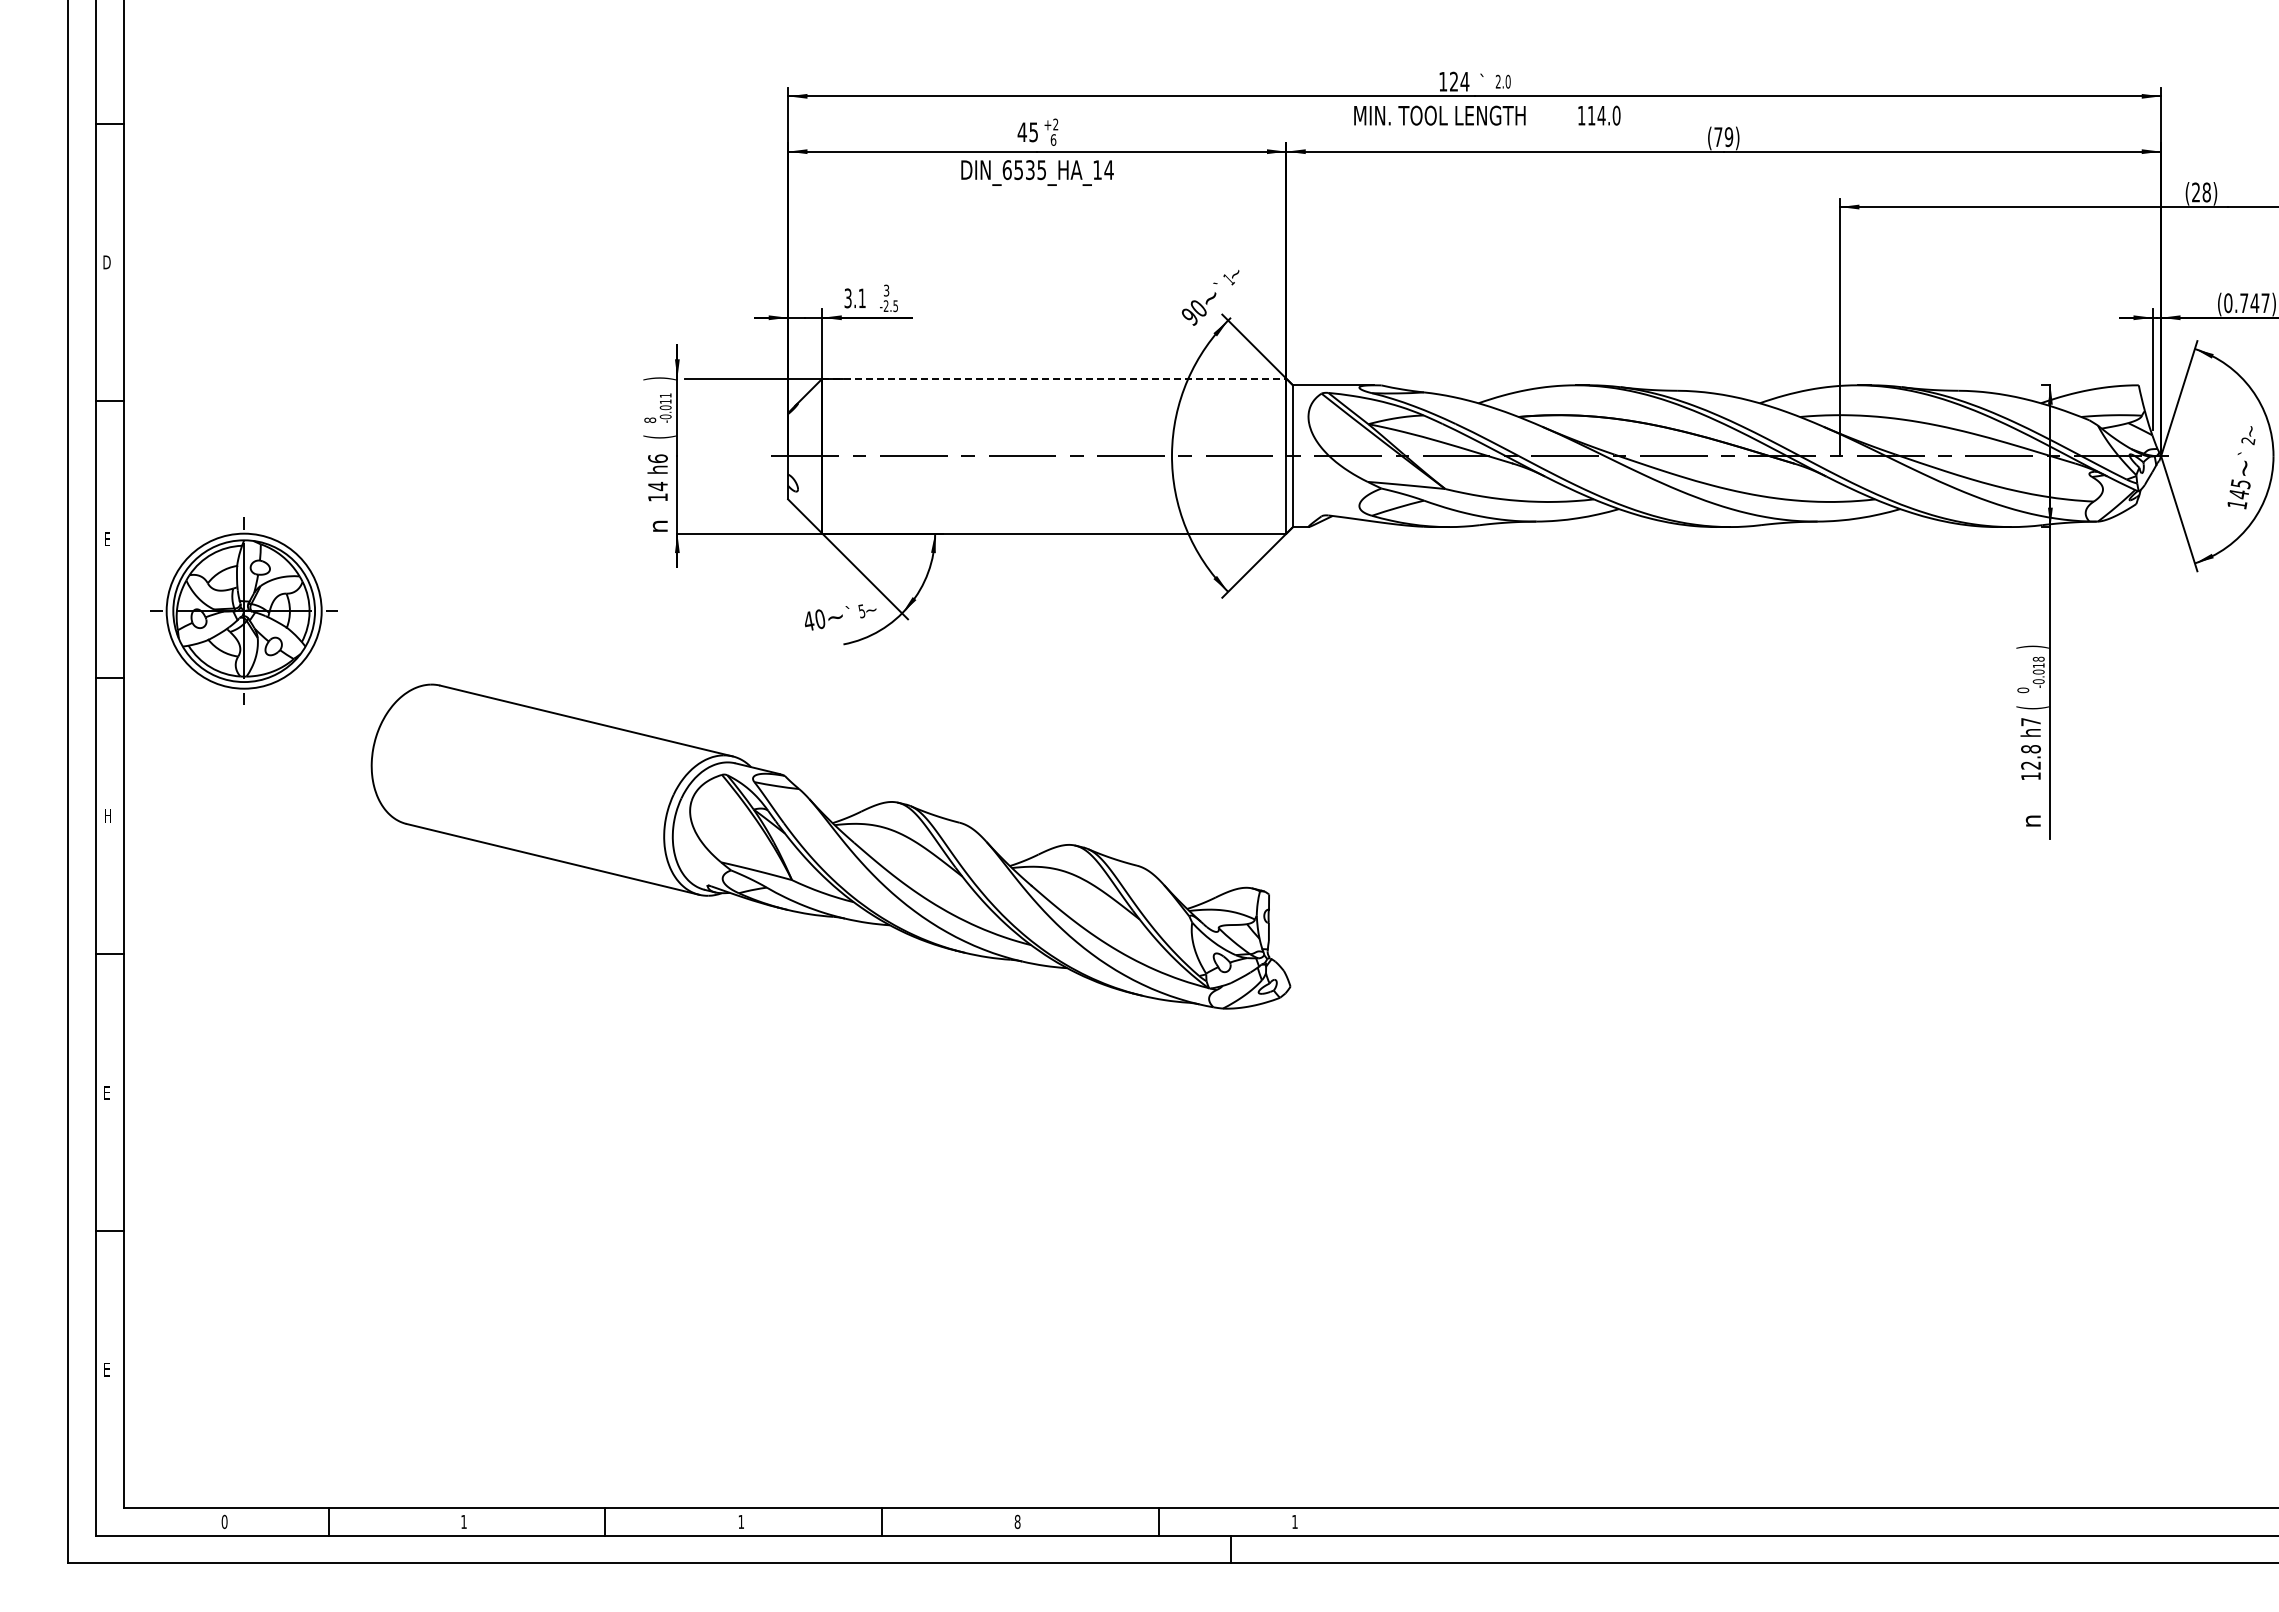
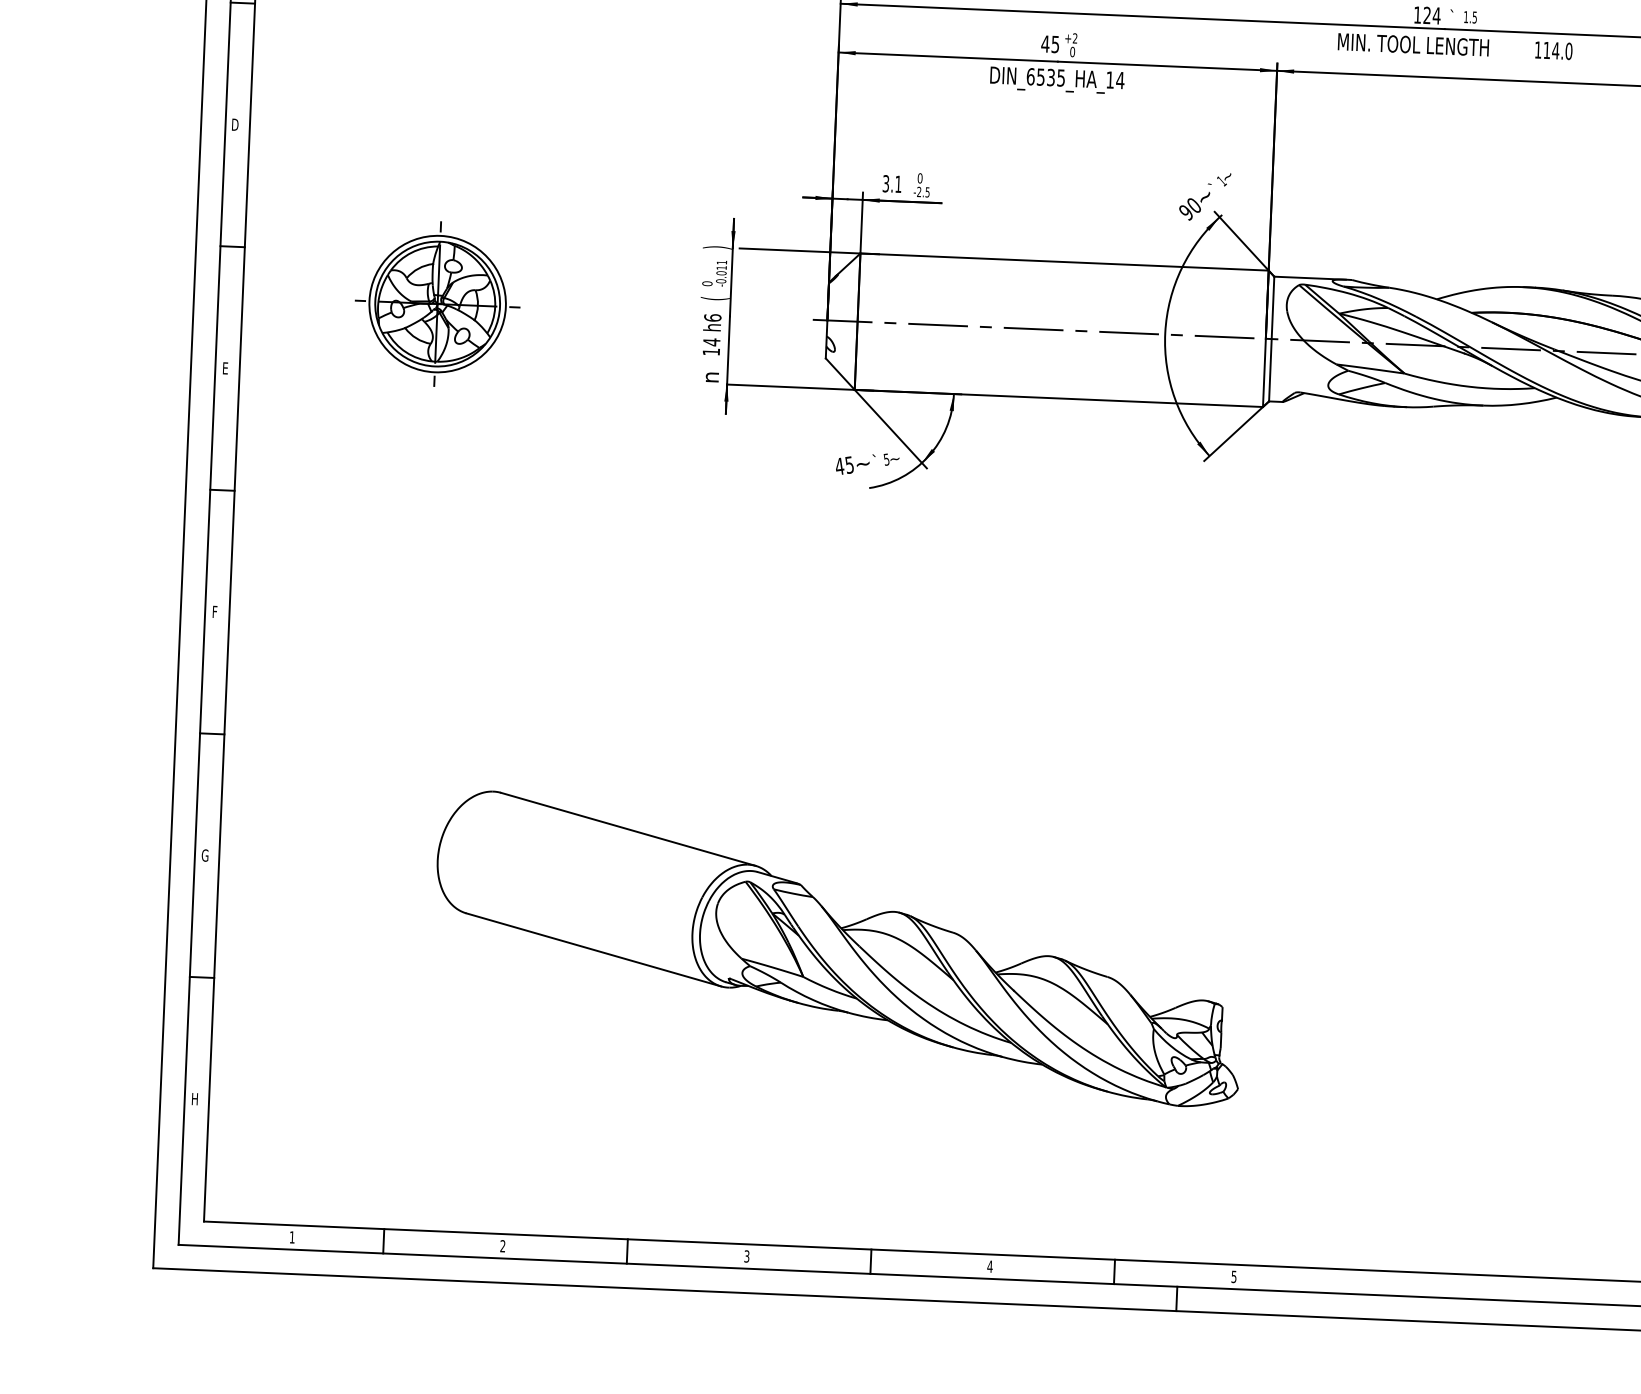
text: (1502, 81) -> (1469, 17), 2.0 -> 1.5
text: (1053, 139) -> (1072, 51), 6 -> 0
text: (886, 290) -> (920, 178), 3 -> 0
line: (1054, 378) -> (1064, 261), dashed -> solid
text: (649, 420) -> (706, 283), 8 -> 0
part: (243, 610) -> (437, 303), moved
text: (820, 619) -> (849, 465), 40 -> 45
text: (108, 815) -> (216, 611), H -> F
part: (830, 846) -> (838, 948), moved
text: (107, 1092) -> (205, 855), E -> G
text: (107, 1369) -> (194, 1098), E -> H
text: (224, 1521) -> (292, 1237), 0 -> 1
text: (463, 1521) -> (502, 1245), 1 -> 2
text: (741, 1521) -> (747, 1256), 1 -> 3
text: (1017, 1521) -> (989, 1266), 8 -> 4
text: (1294, 1522) -> (1233, 1277), 1 -> 5

